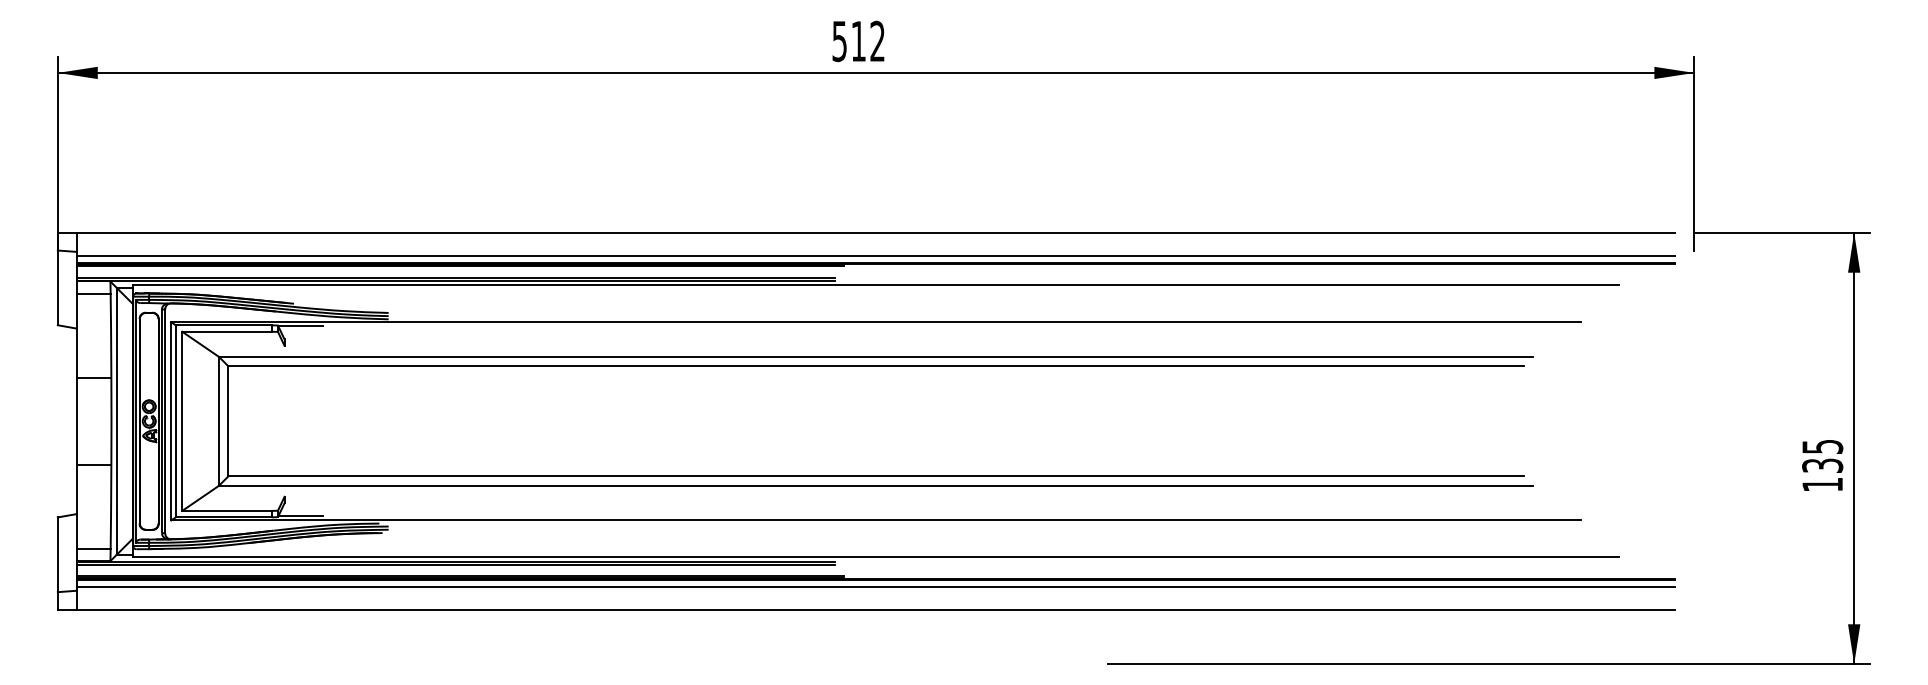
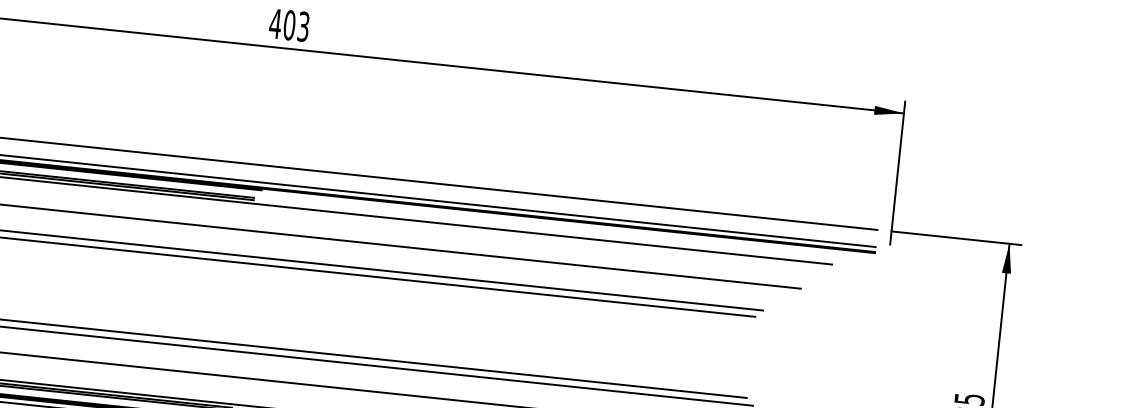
text: (857, 41) -> (288, 25), 512 -> 403

